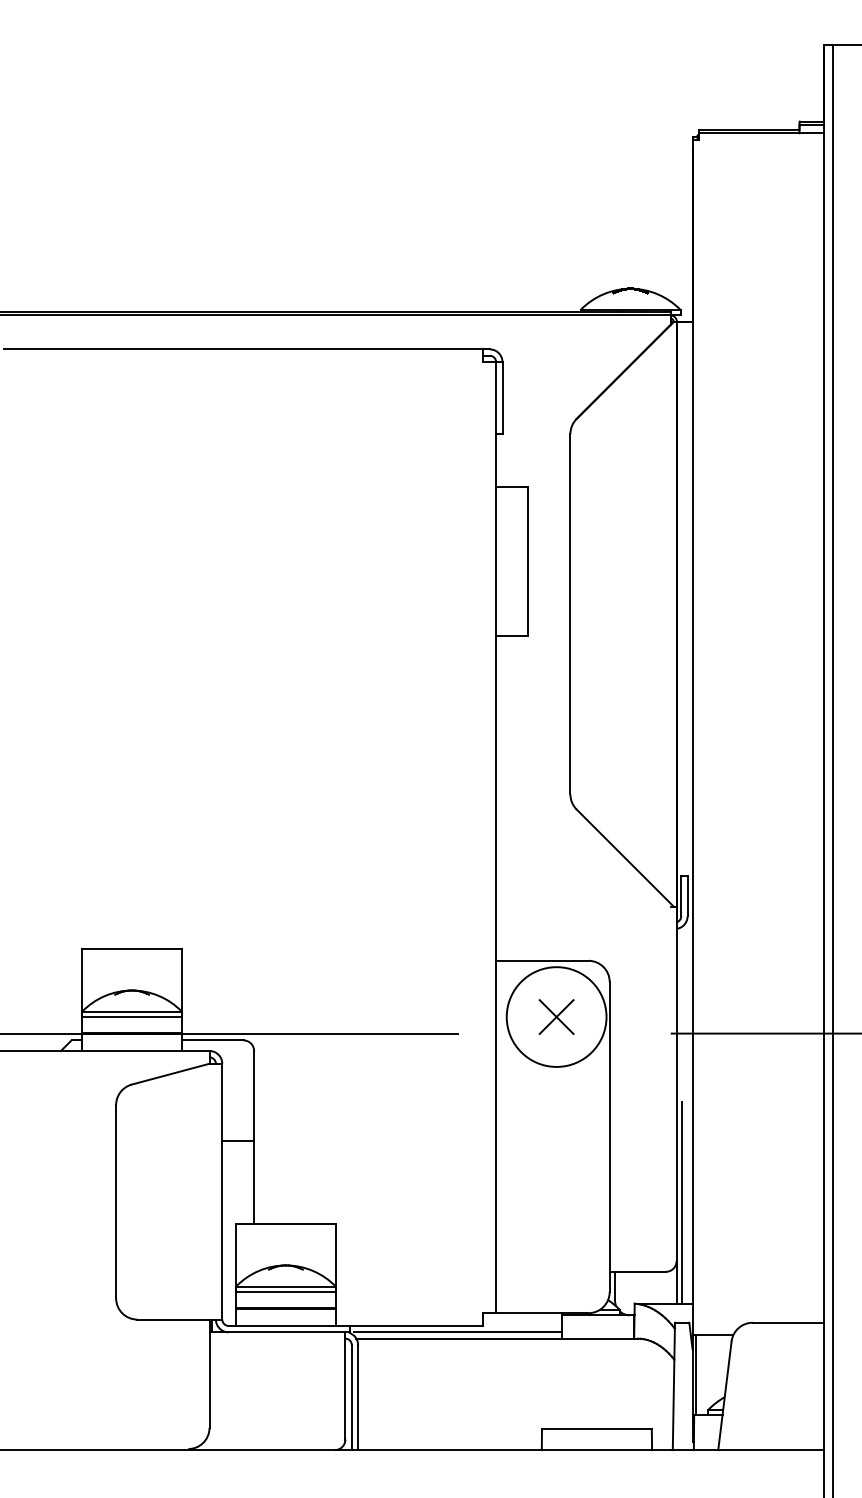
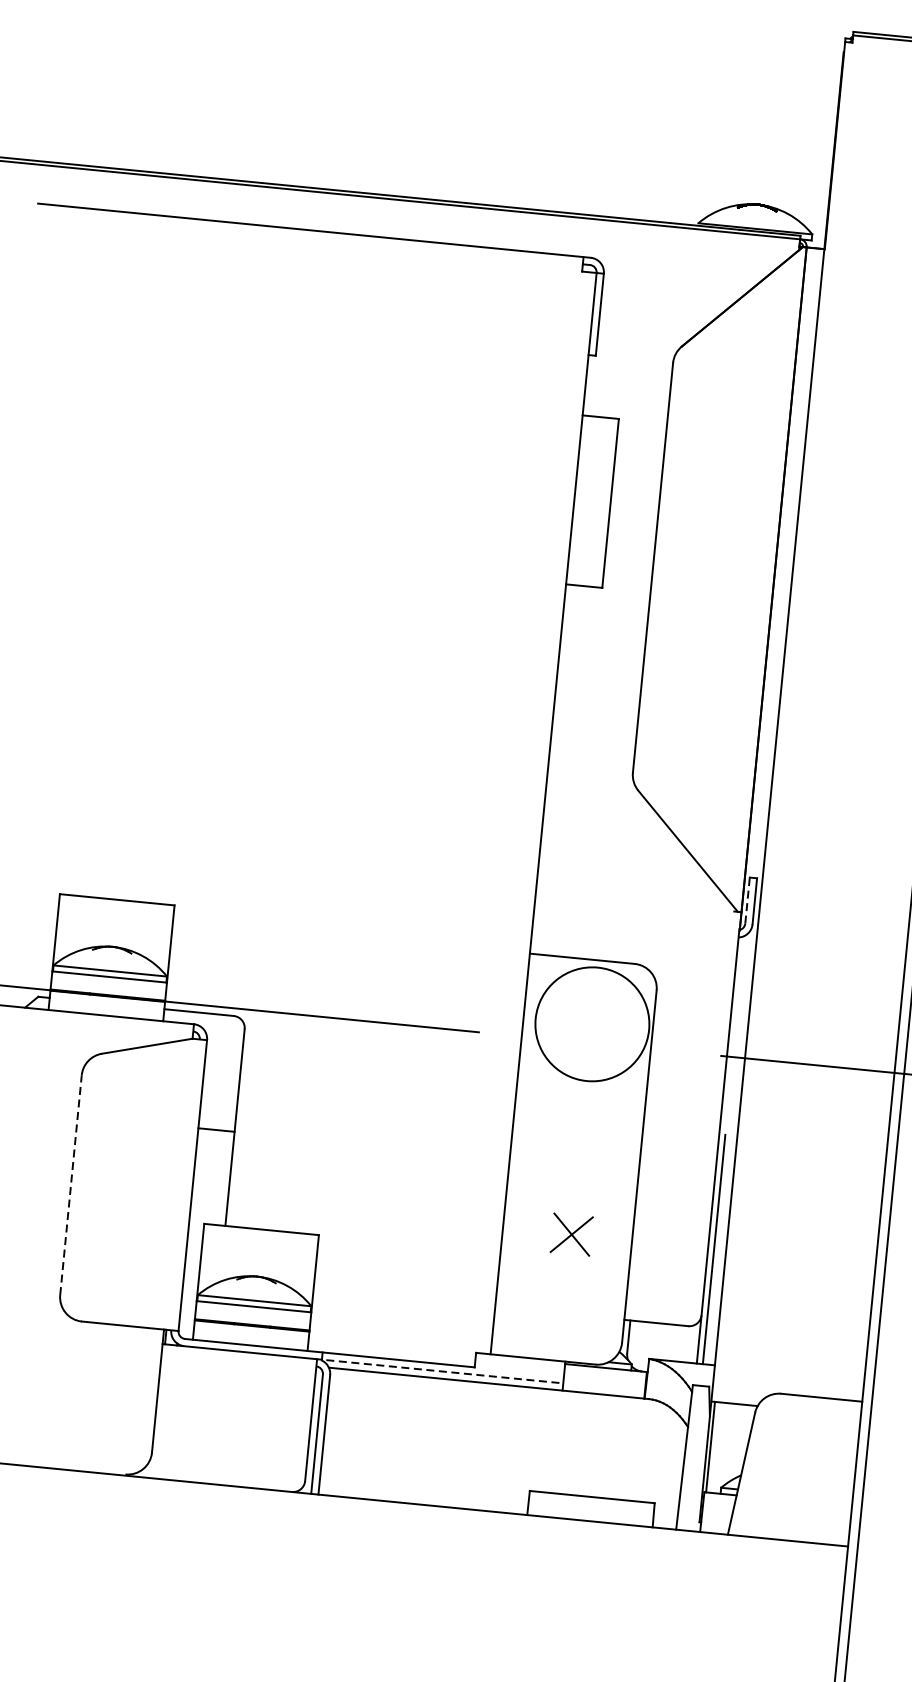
line: (681, 895) -> (747, 900), solid -> dashed
part: (556, 1016) -> (571, 1234), moved
line: (116, 1201) -> (71, 1184), solid -> dashed
line: (458, 1332) -> (445, 1372), solid -> dashed

